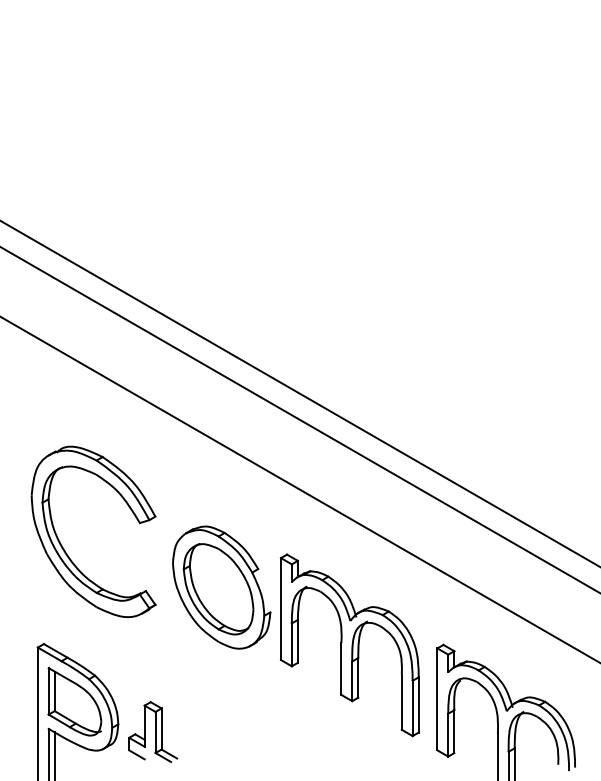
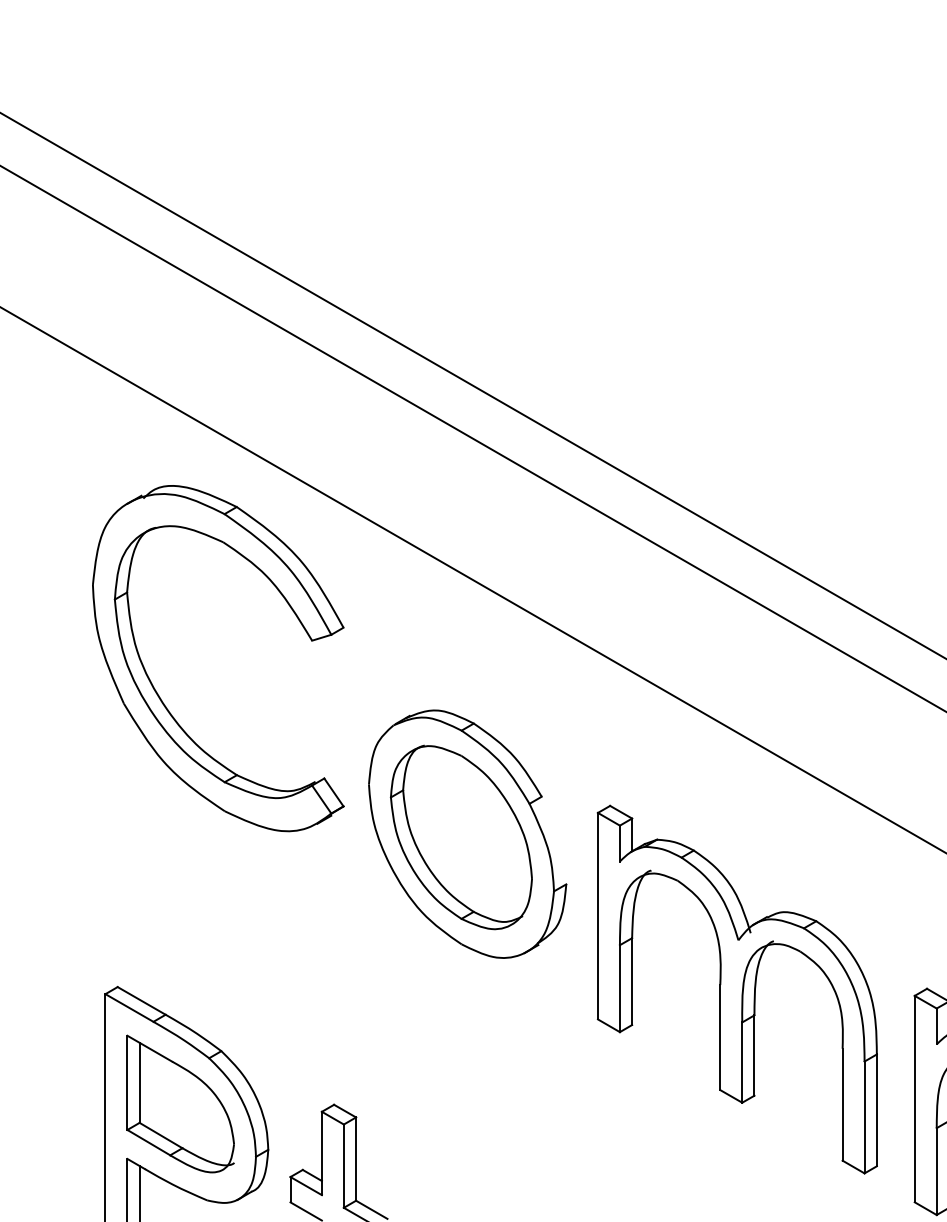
part: (65, 550) -> (161, 696), moved
part: (221, 587) -> (467, 833), moved

